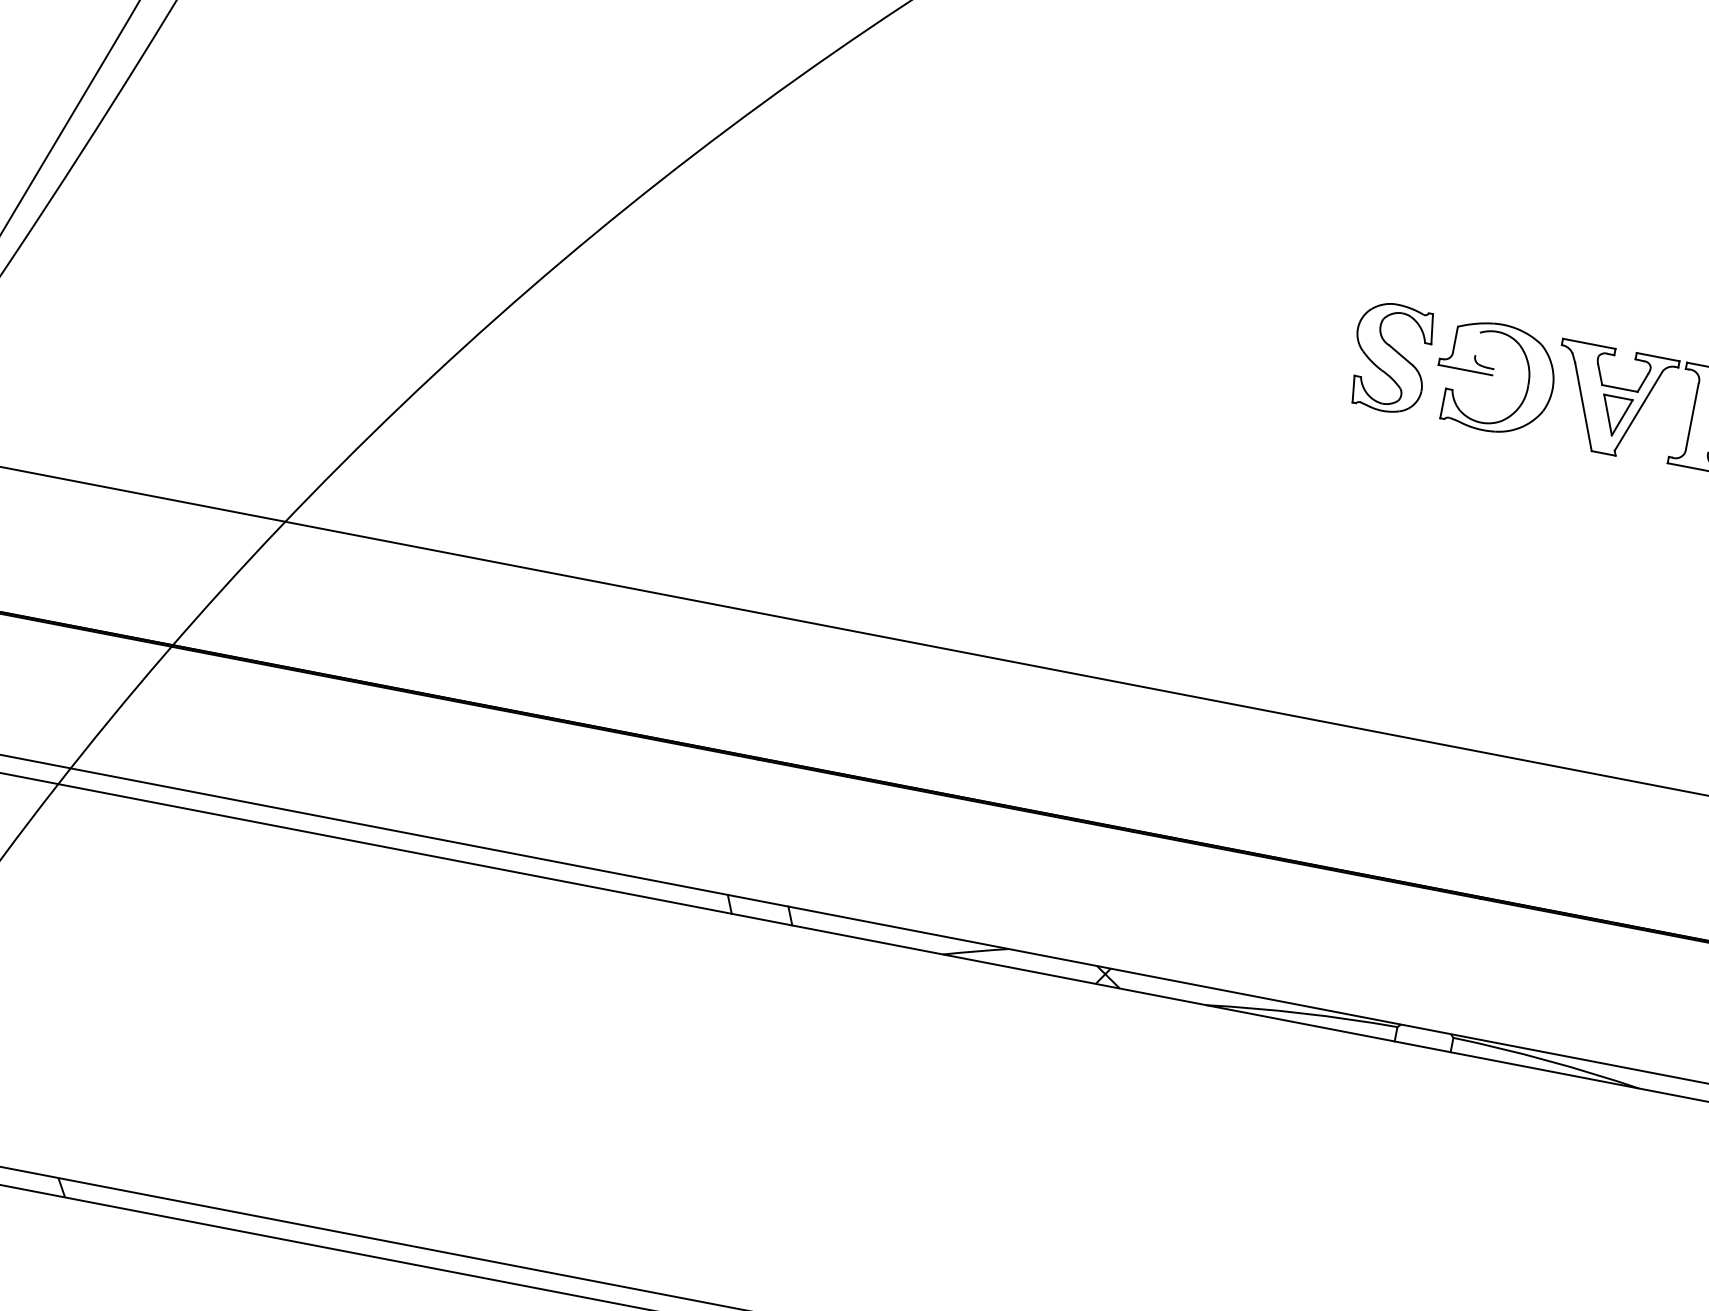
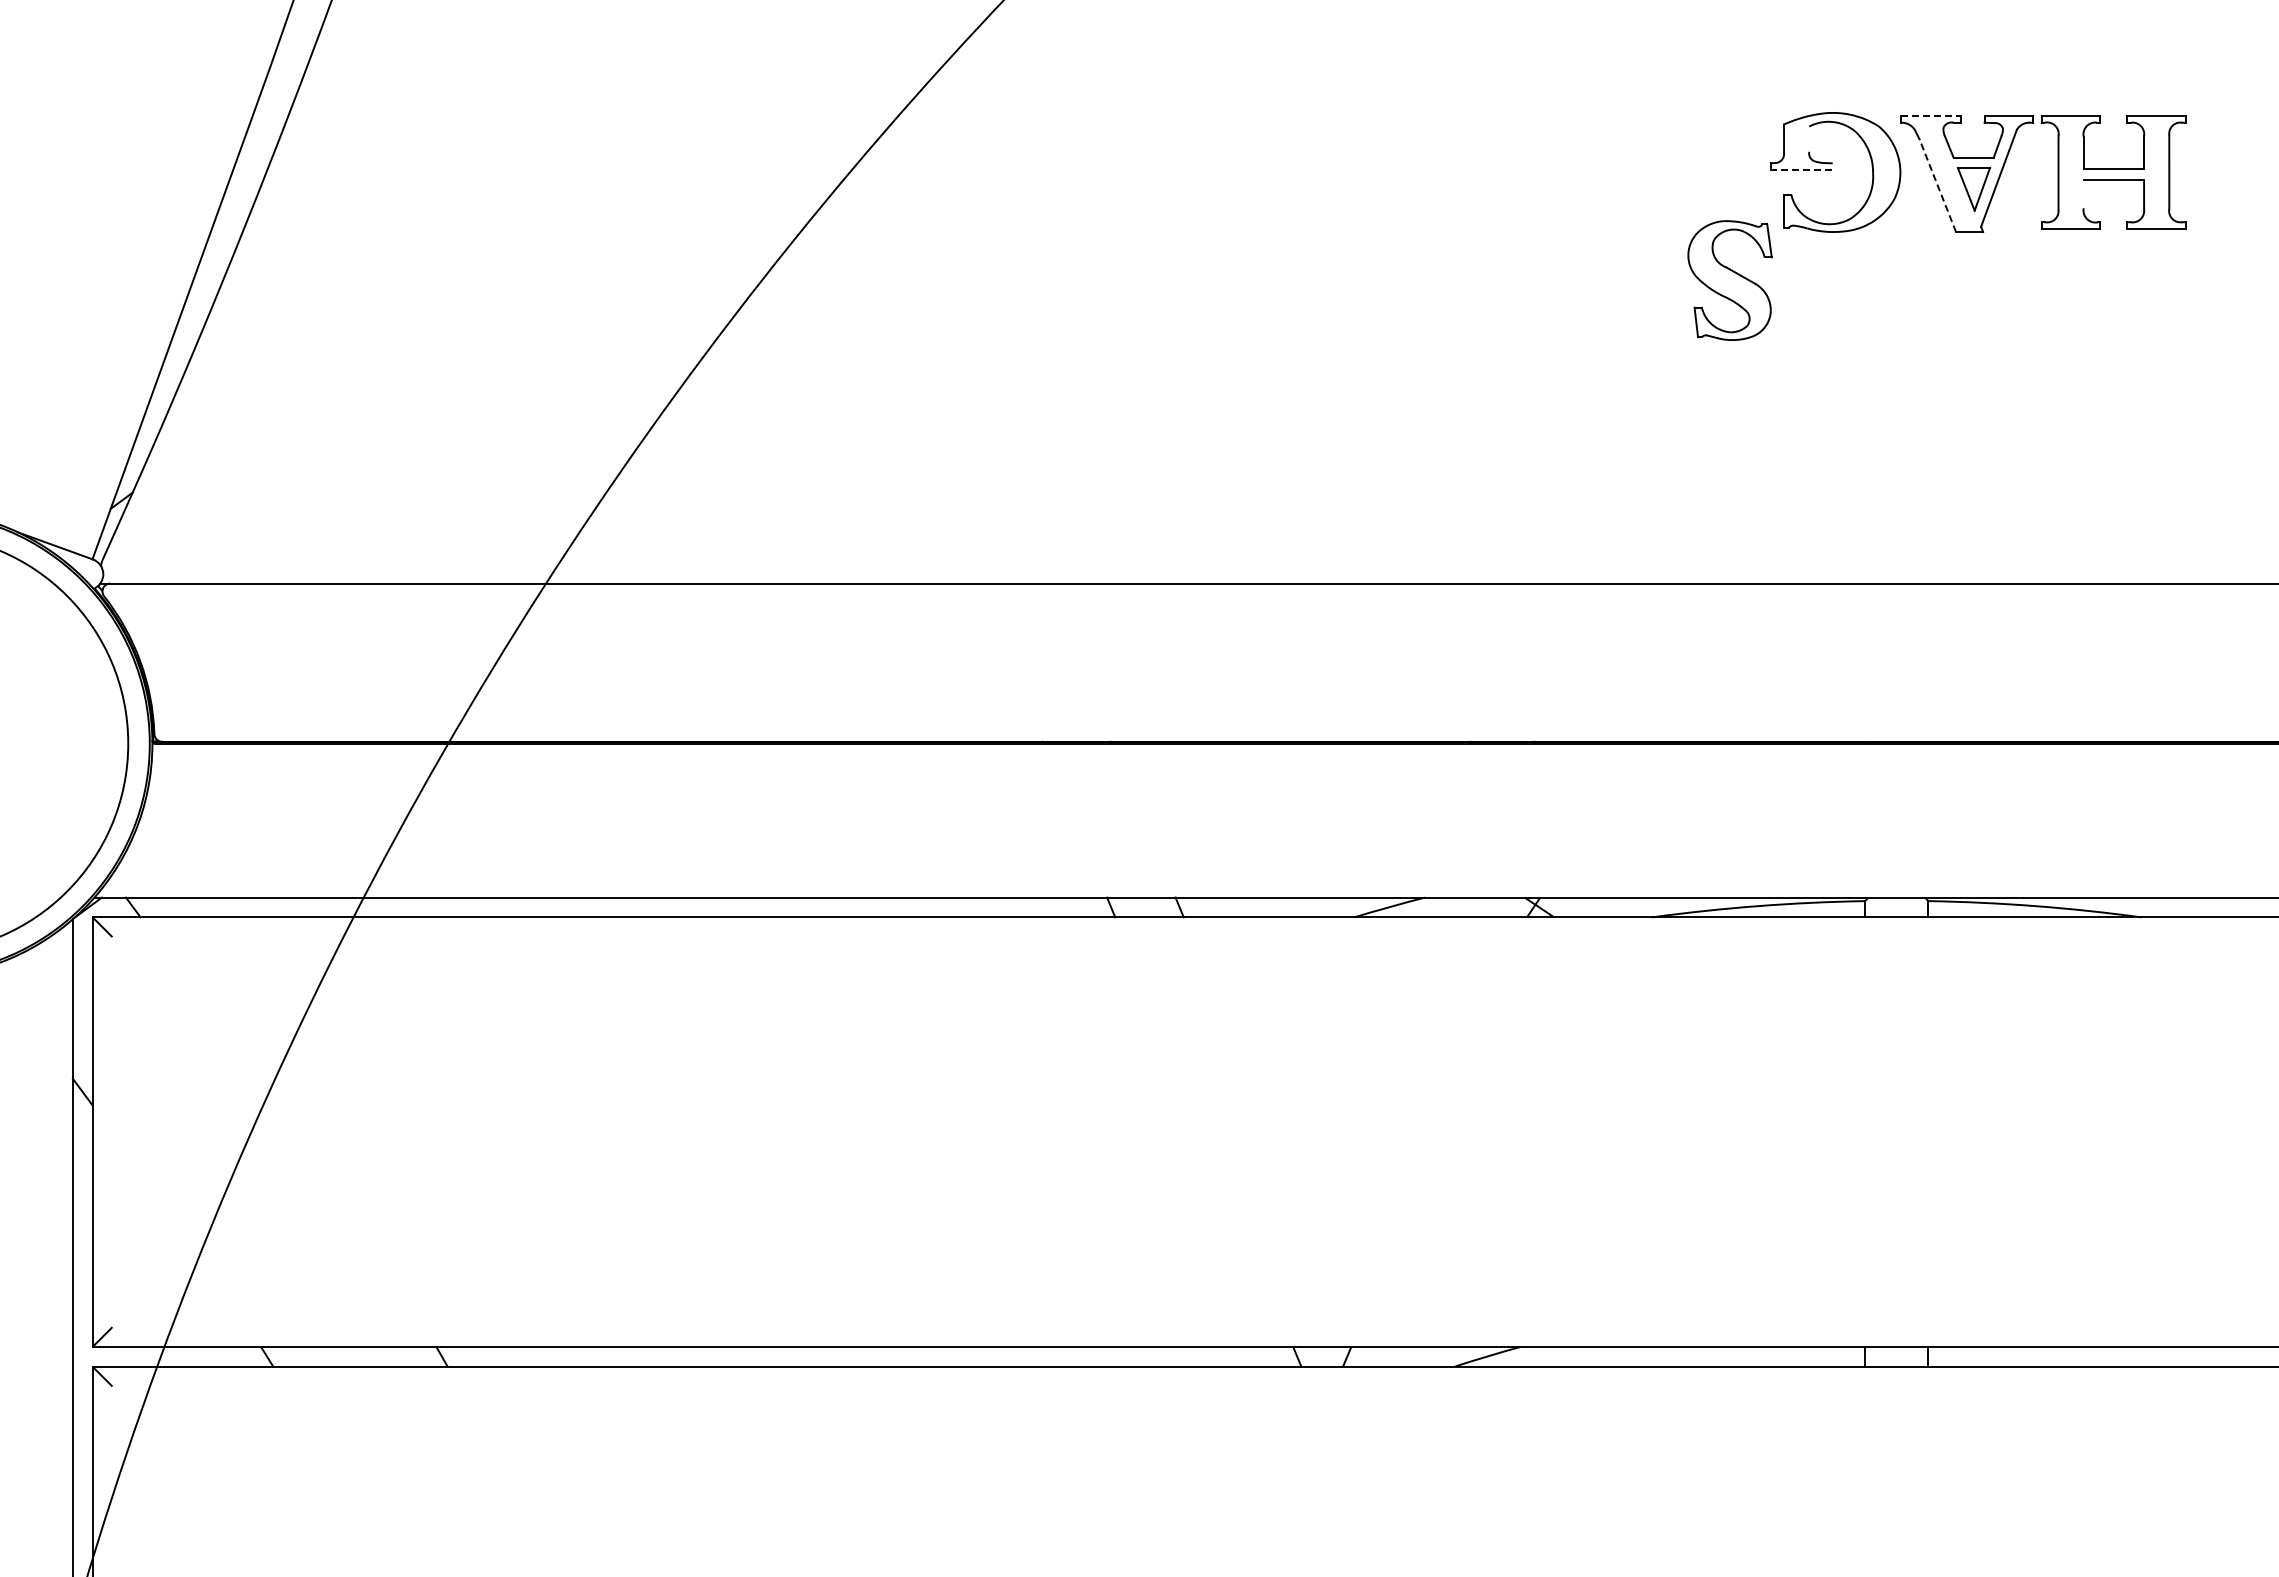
line: (1588, 343) -> (1930, 115), solid -> dashed
part: (1390, 357) -> (1729, 280), moved
line: (1464, 370) -> (1800, 170), solid -> dashed
line: (1583, 406) -> (1937, 185), solid -> dashed

